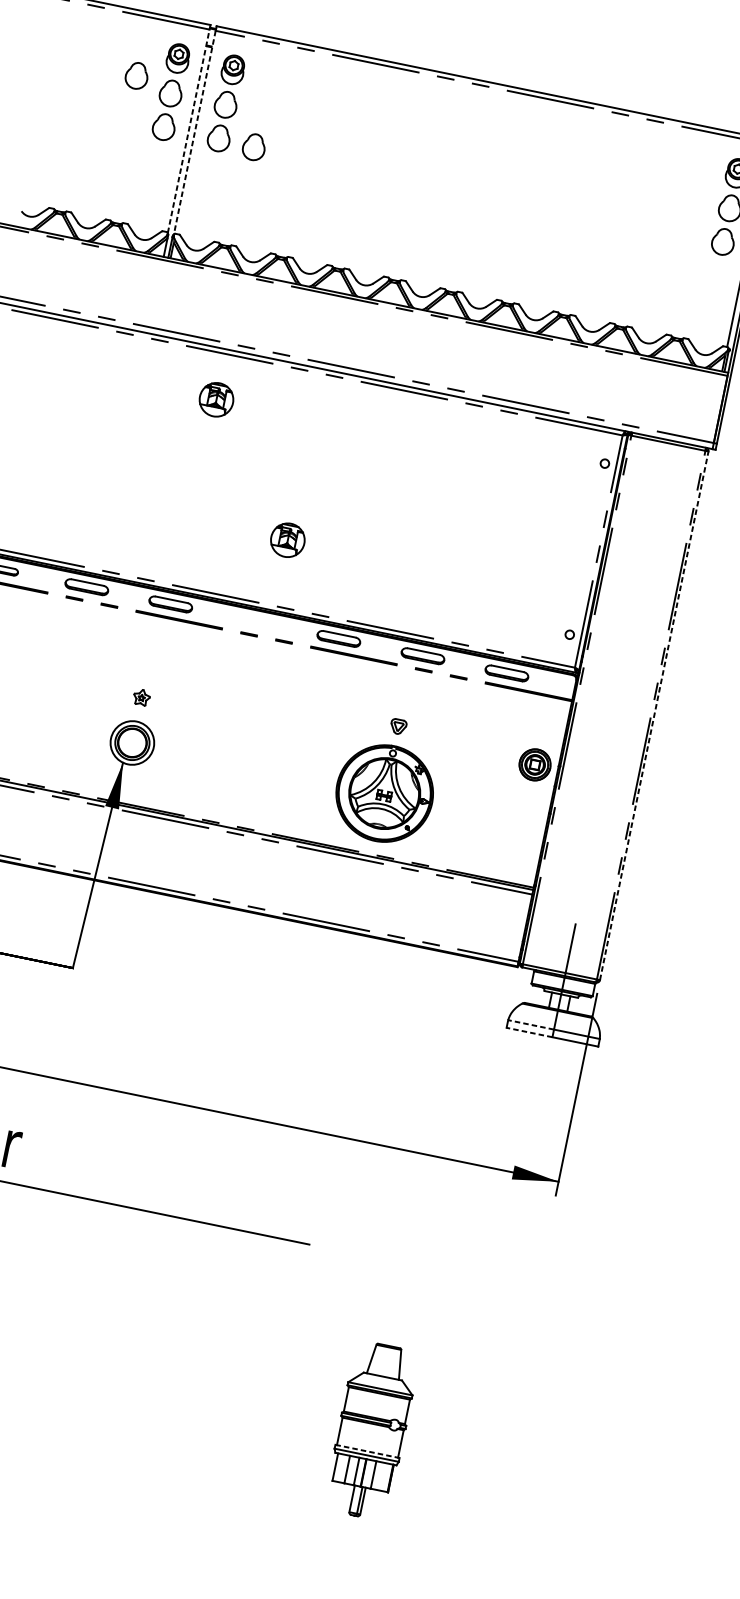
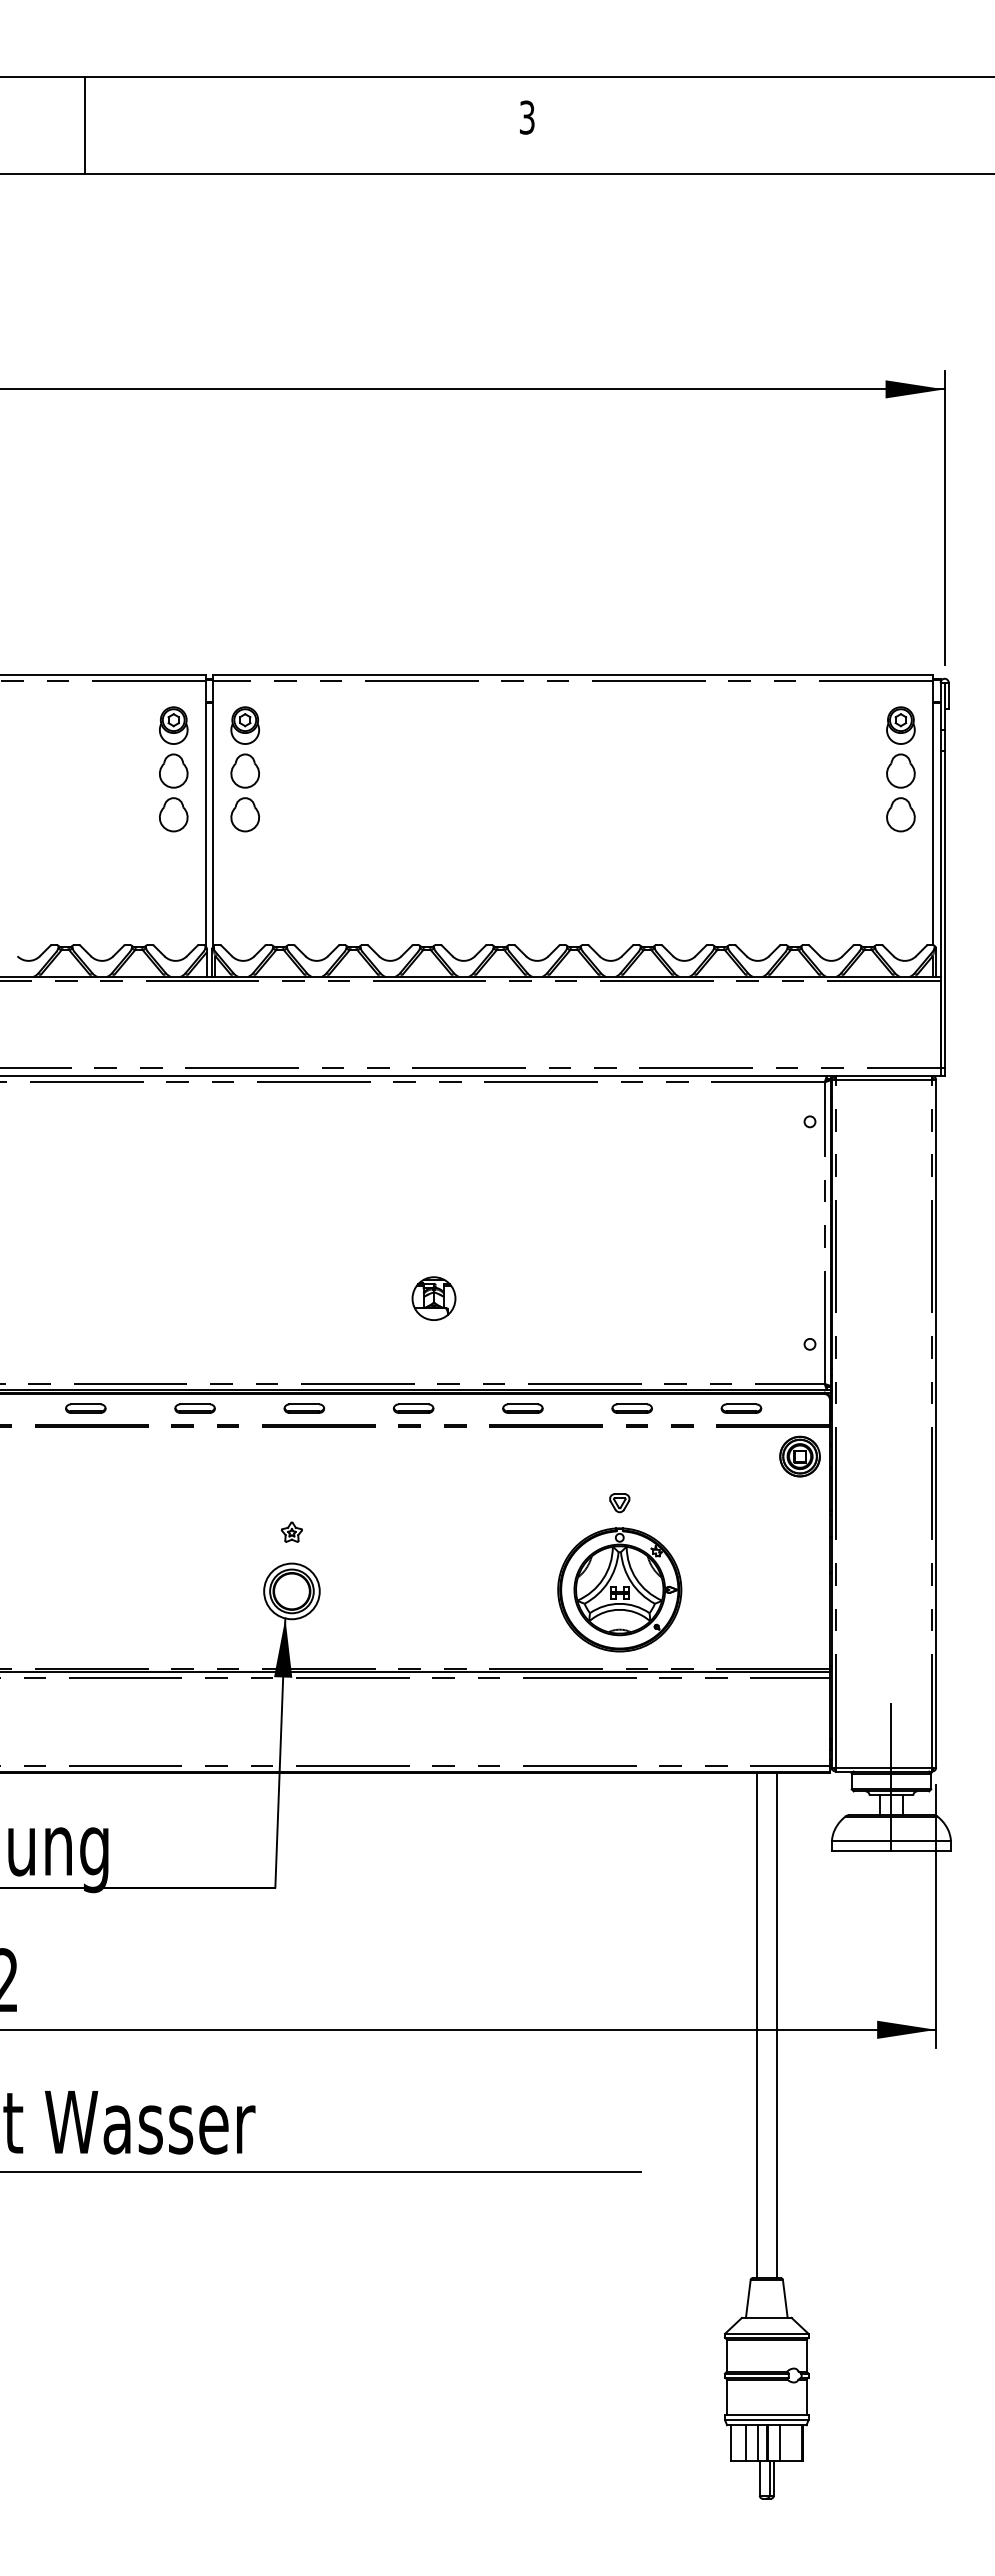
part: (136, 75) -> (126, 757), removed
line: (188, 131) -> (205, 813), dashed -> solid
line: (194, 133) -> (213, 814), dashed -> solid
part: (254, 147) -> (291, 816), removed
part: (216, 399) -> (308, 1141), removed
part: (86, 586) -> (194, 1408), size x0.71
part: (170, 604) -> (304, 1408), size x0.71
part: (254, 621) -> (413, 1408), added
part: (338, 638) -> (522, 1408), size x0.71
part: (422, 655) -> (631, 1408), size x0.71
part: (506, 673) -> (741, 1408), size x0.71
line: (654, 715) -> (936, 1423), dashed -> solid
part: (534, 764) -> (799, 1456), moved
line: (530, 1025) -> (861, 1841), dashed -> solid
line: (529, 1032) -> (861, 1851), dashed -> solid
line: (421, 1150) -> (756, 2025), added
line: (436, 1153) -> (776, 2025), added
line: (367, 1451) -> (766, 2415), dashed -> solid

